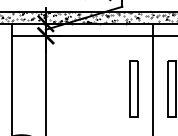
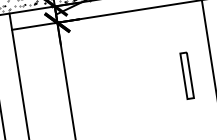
part: (133, 88) -> (186, 75), size x0.6

